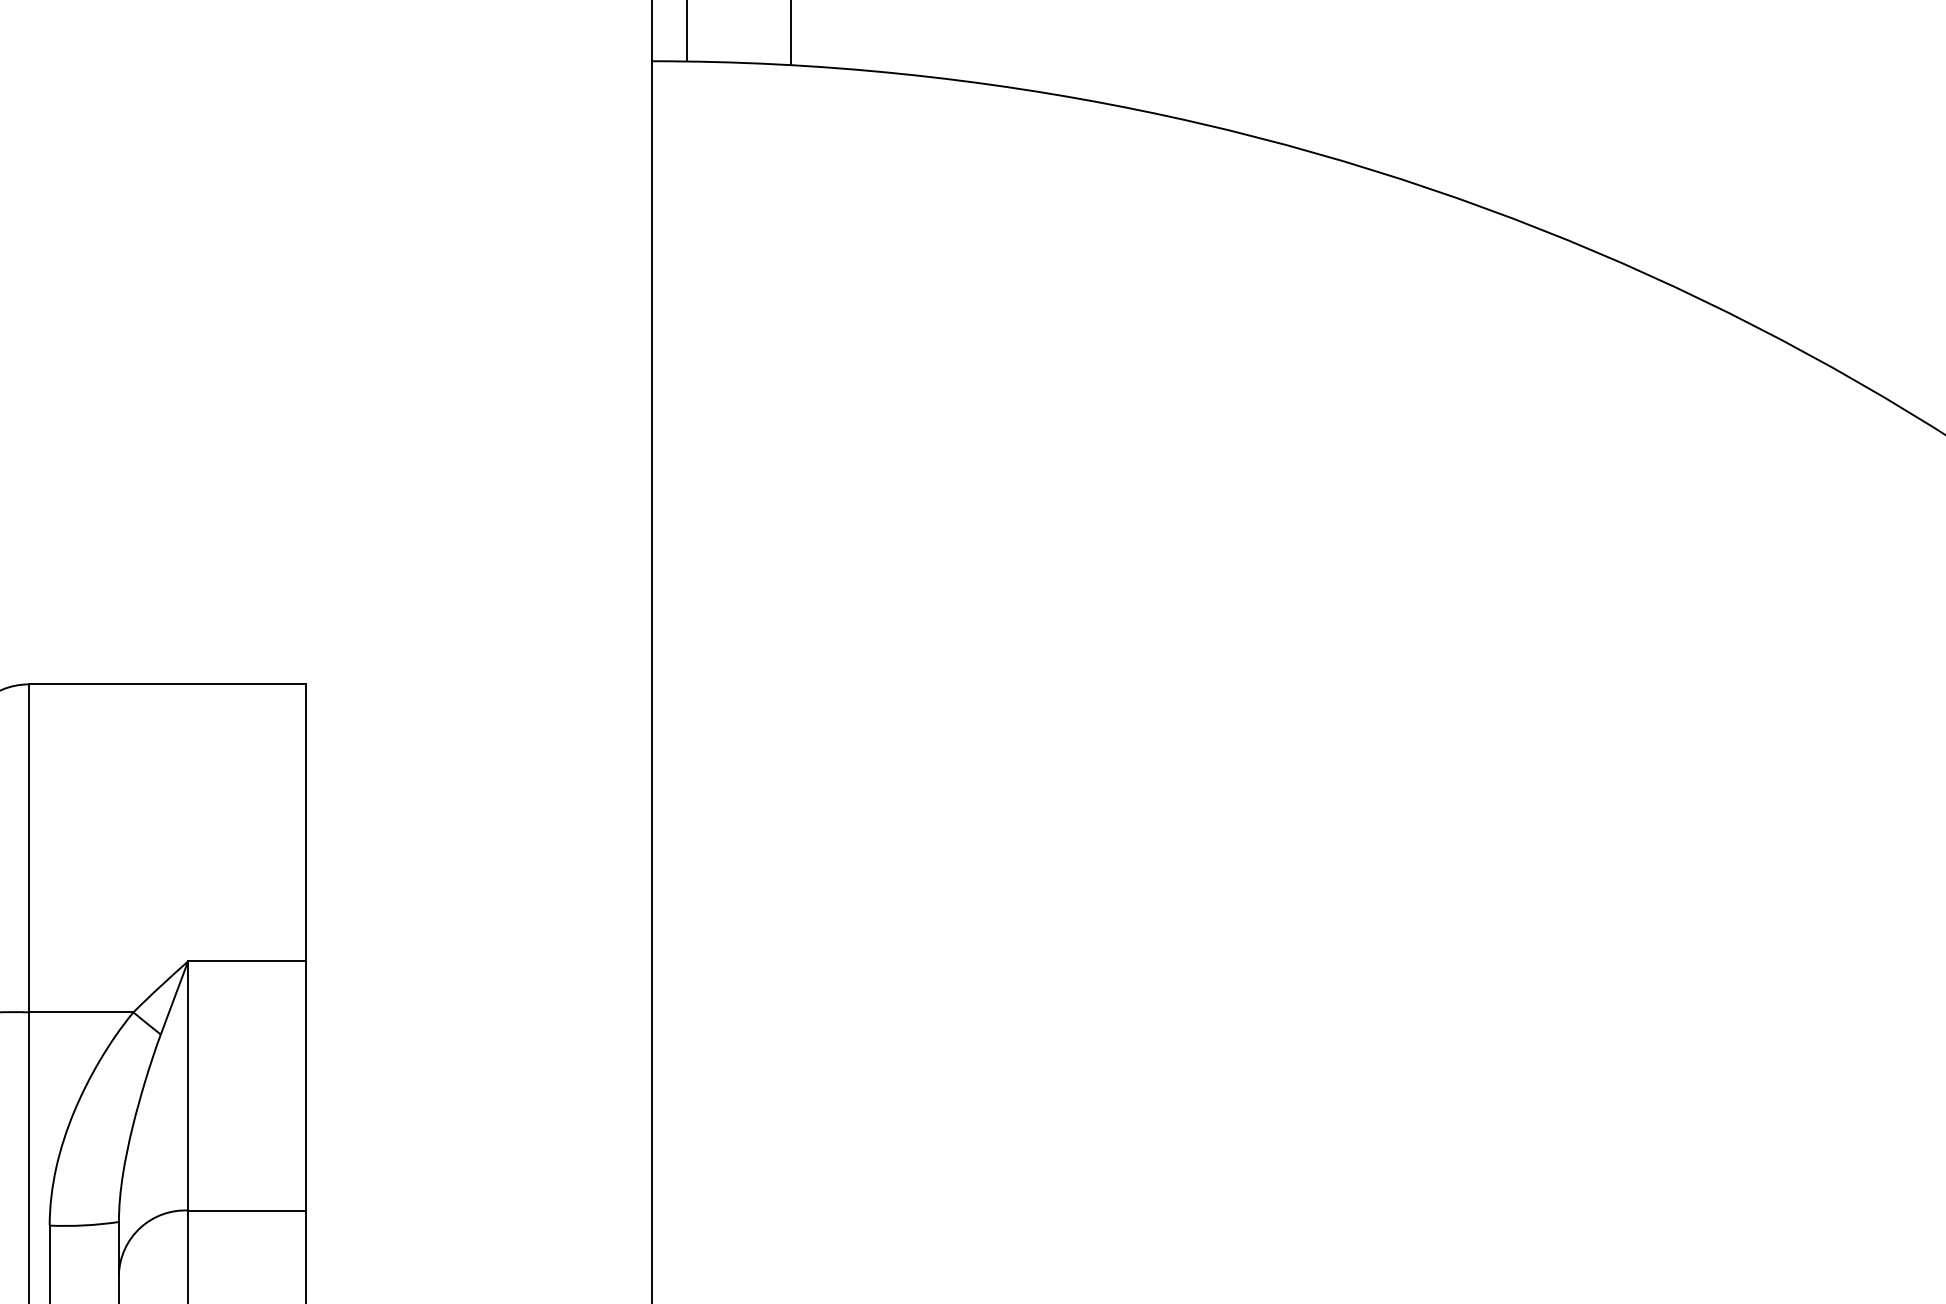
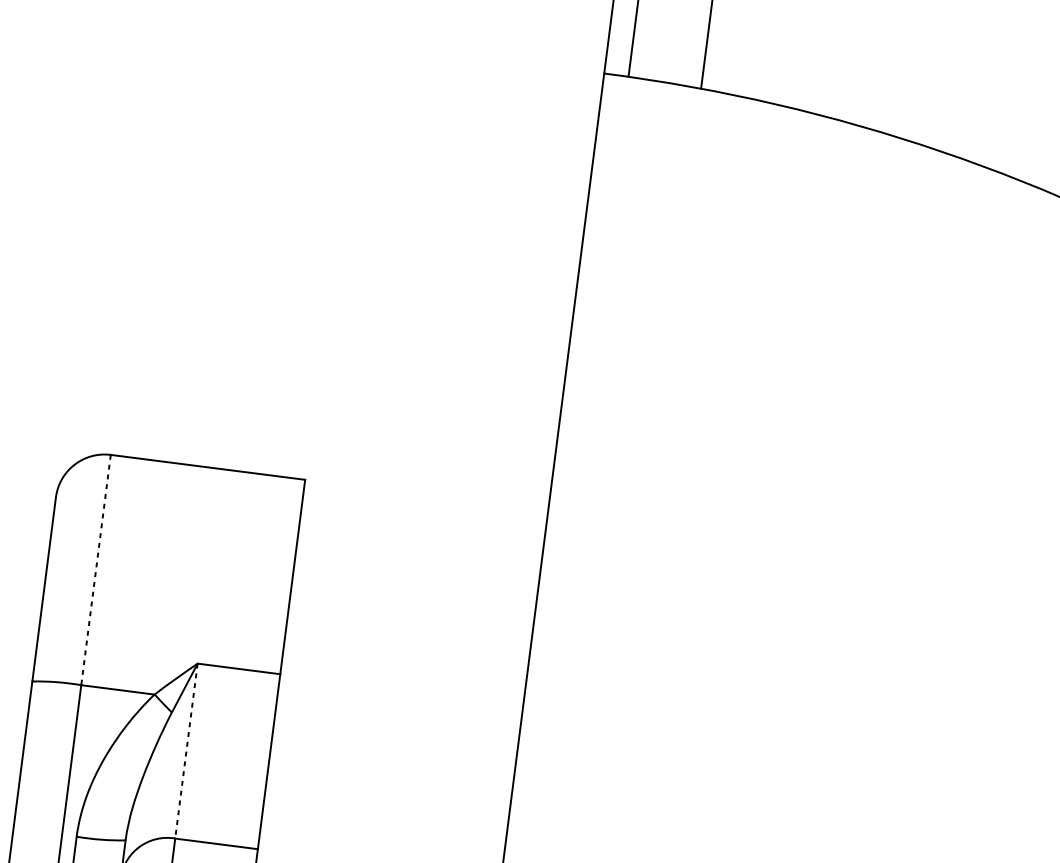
line: (28, 848) -> (95, 570), solid -> dashed
line: (188, 1085) -> (186, 750), solid -> dashed

